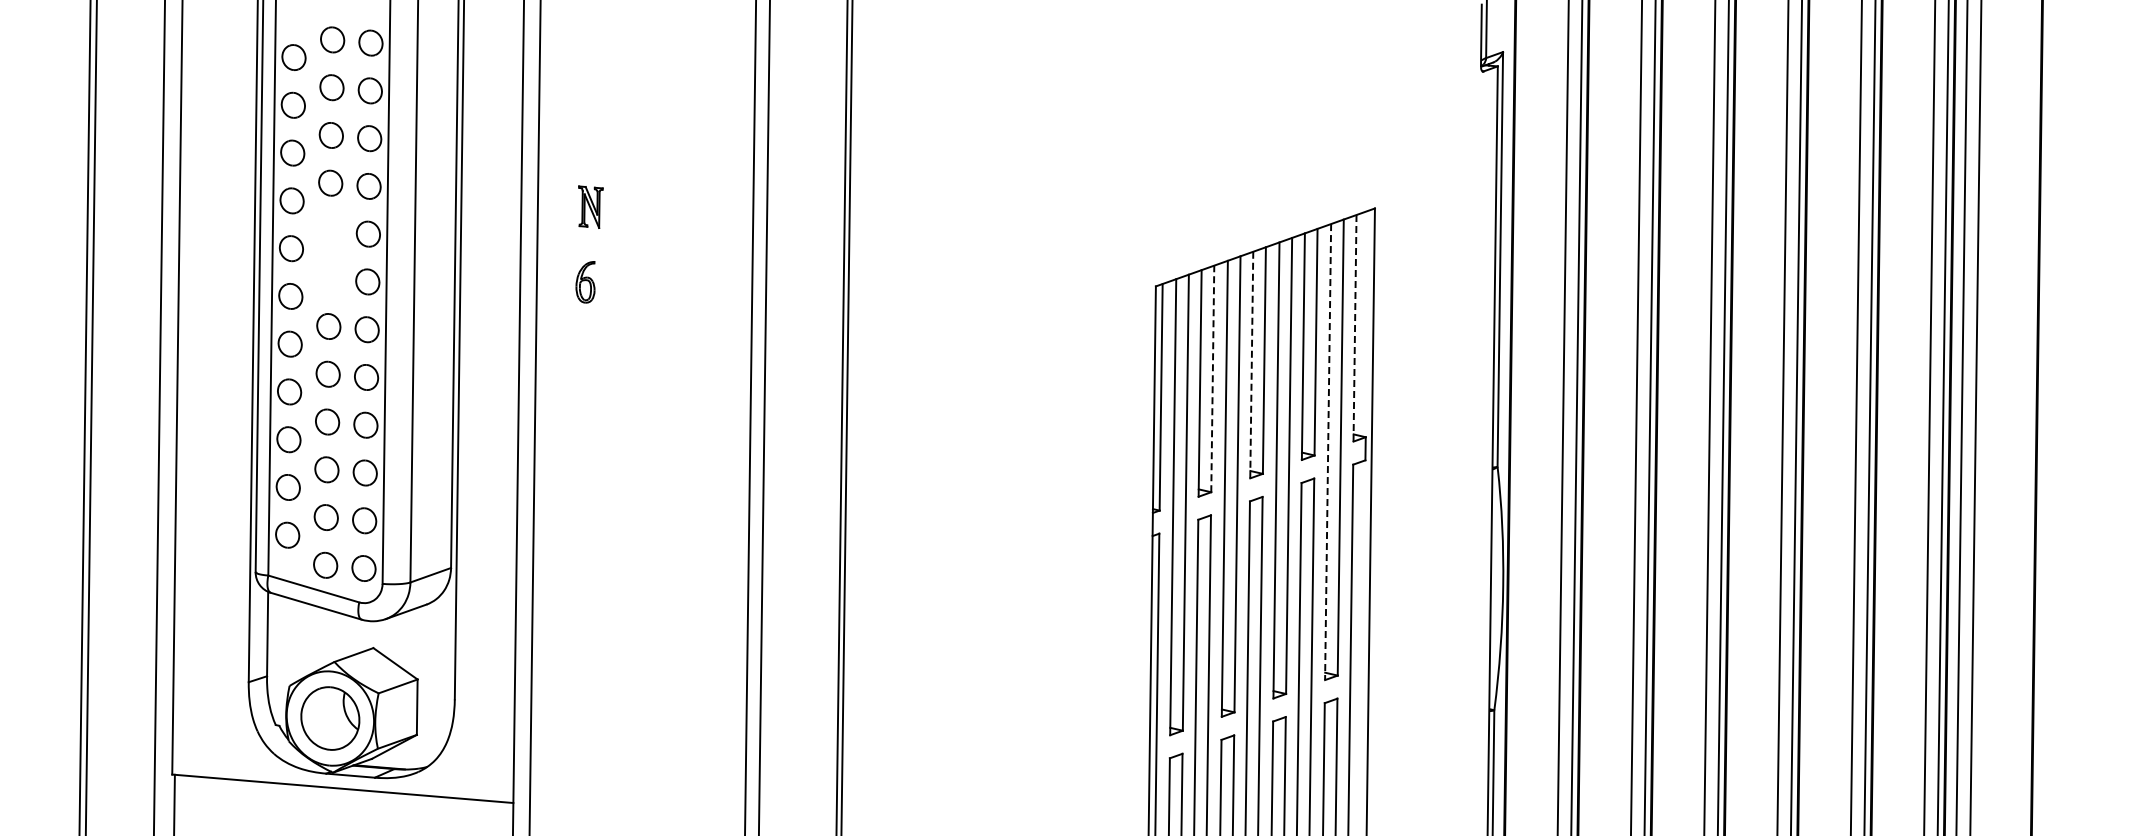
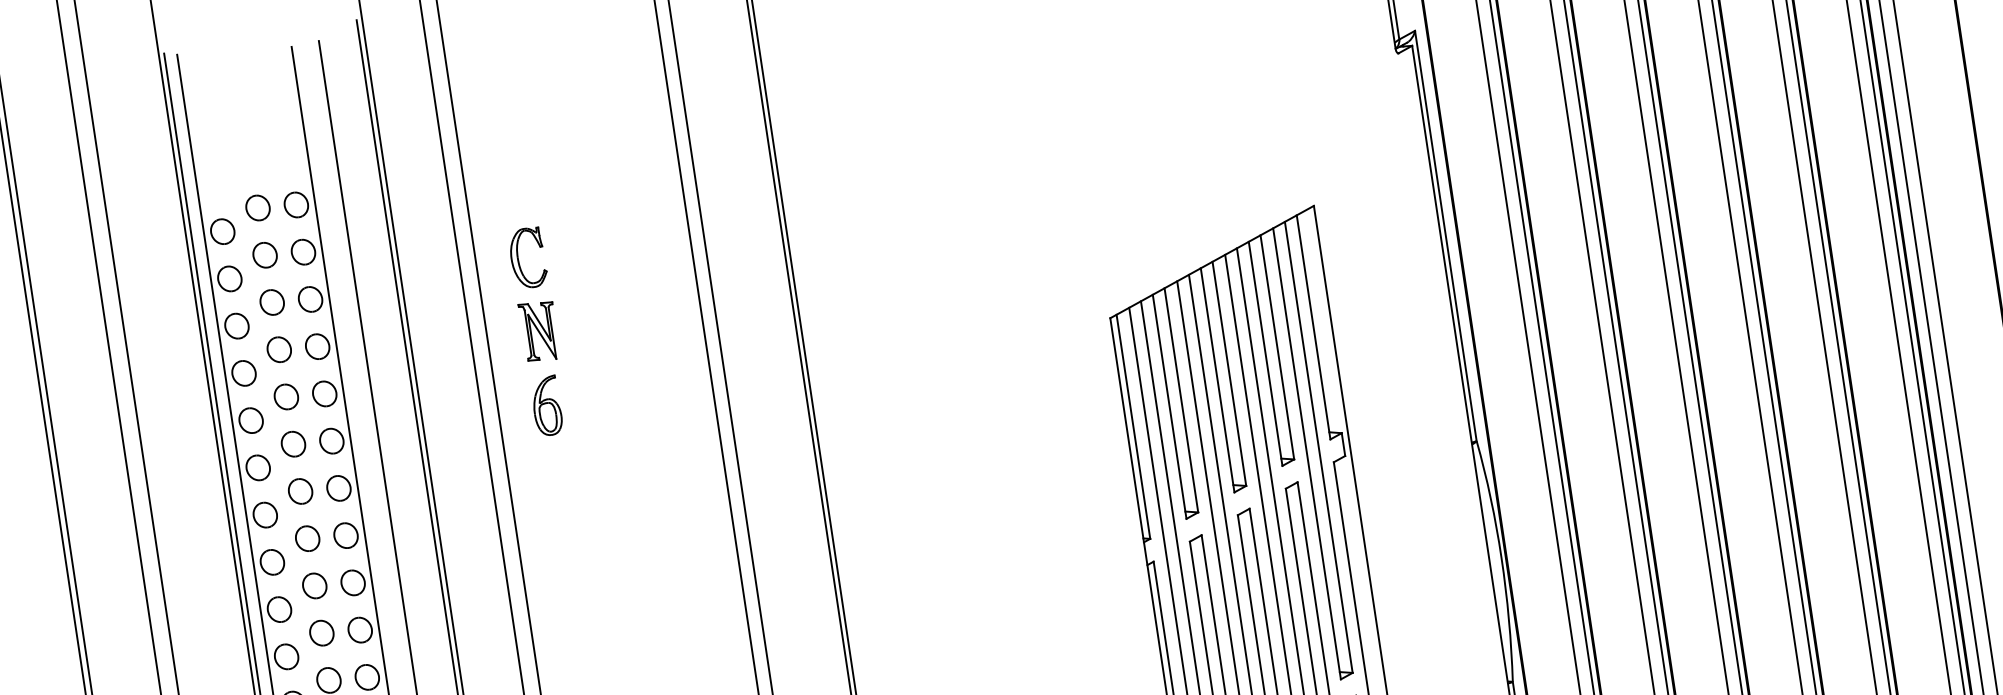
part: (581, 132) -> (518, 259), added
part: (590, 206) -> (539, 330), size x1.43
part: (329, 230) -> (285, 396), added
part: (328, 278) -> (292, 444), added
part: (585, 282) -> (546, 406), size x1.43
line: (1355, 328) -> (1314, 327), dashed -> solid
line: (1251, 365) -> (1217, 380), dashed -> solid
line: (1212, 378) -> (1181, 399), dashed -> solid
line: (1328, 452) -> (1307, 454), dashed -> solid

